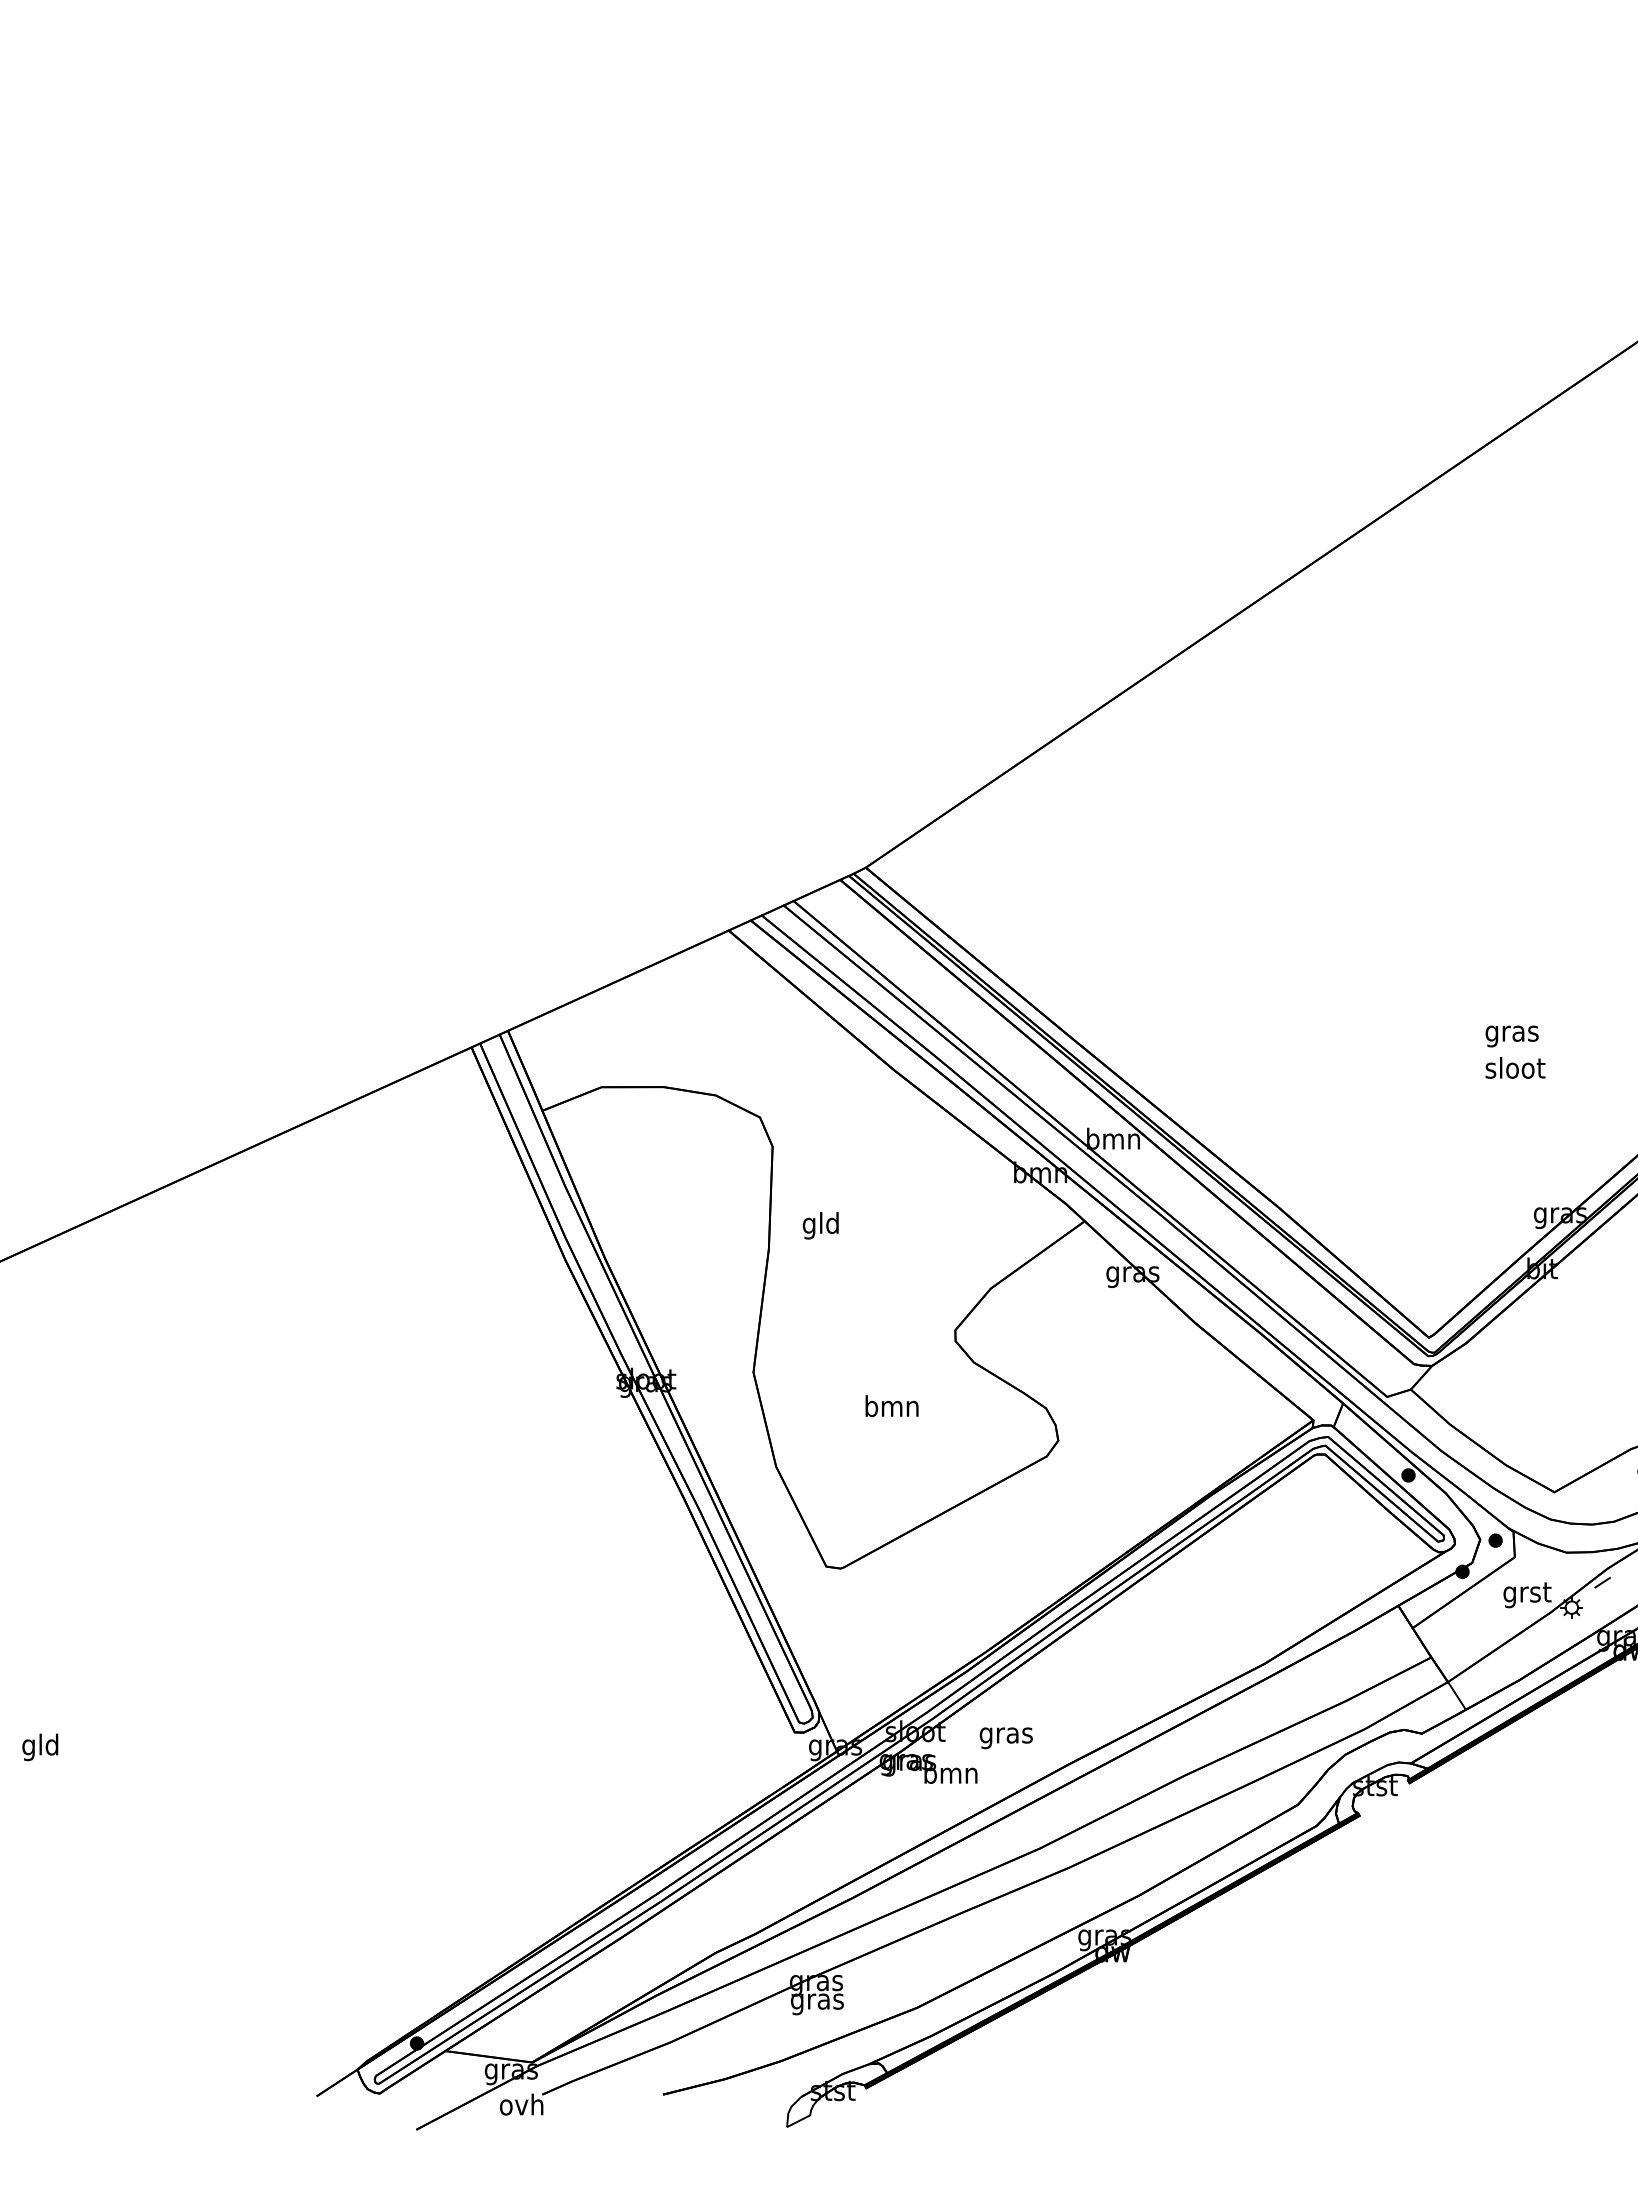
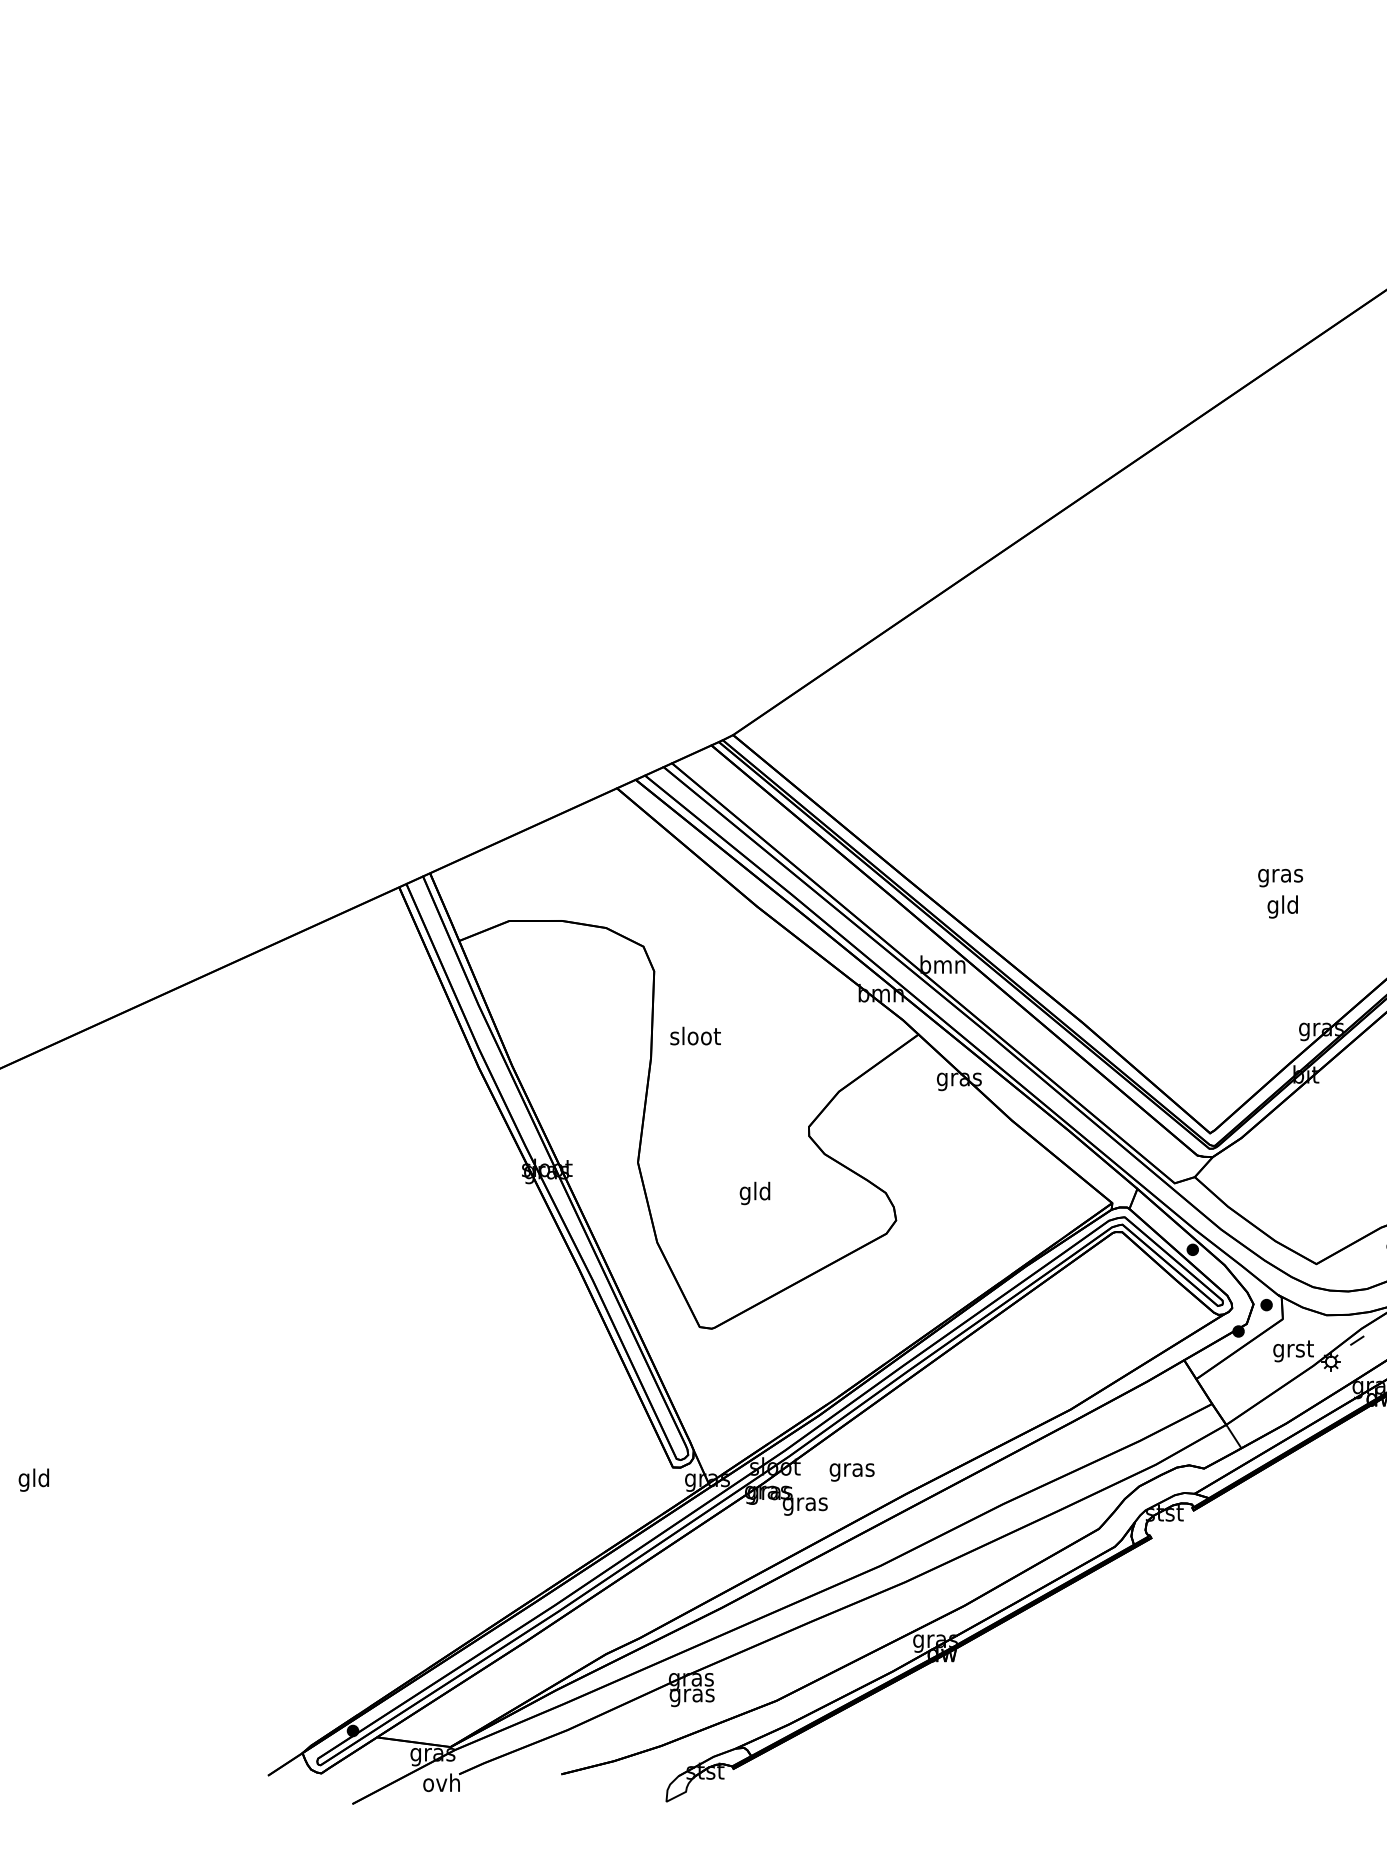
text: (1515, 1070) -> (1283, 906), sloot -> gld
text: (821, 1225) -> (695, 1038), gld -> sloot
text: (891, 1408) -> (754, 1193), bmn -> gld
text: (950, 1775) -> (804, 1503), bmn -> gras

